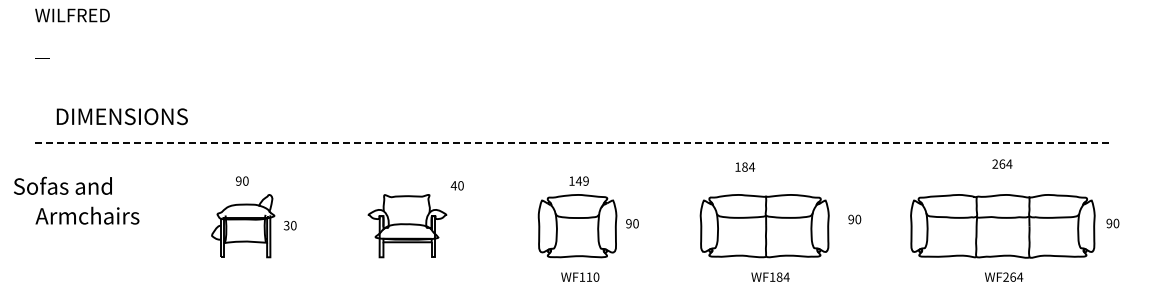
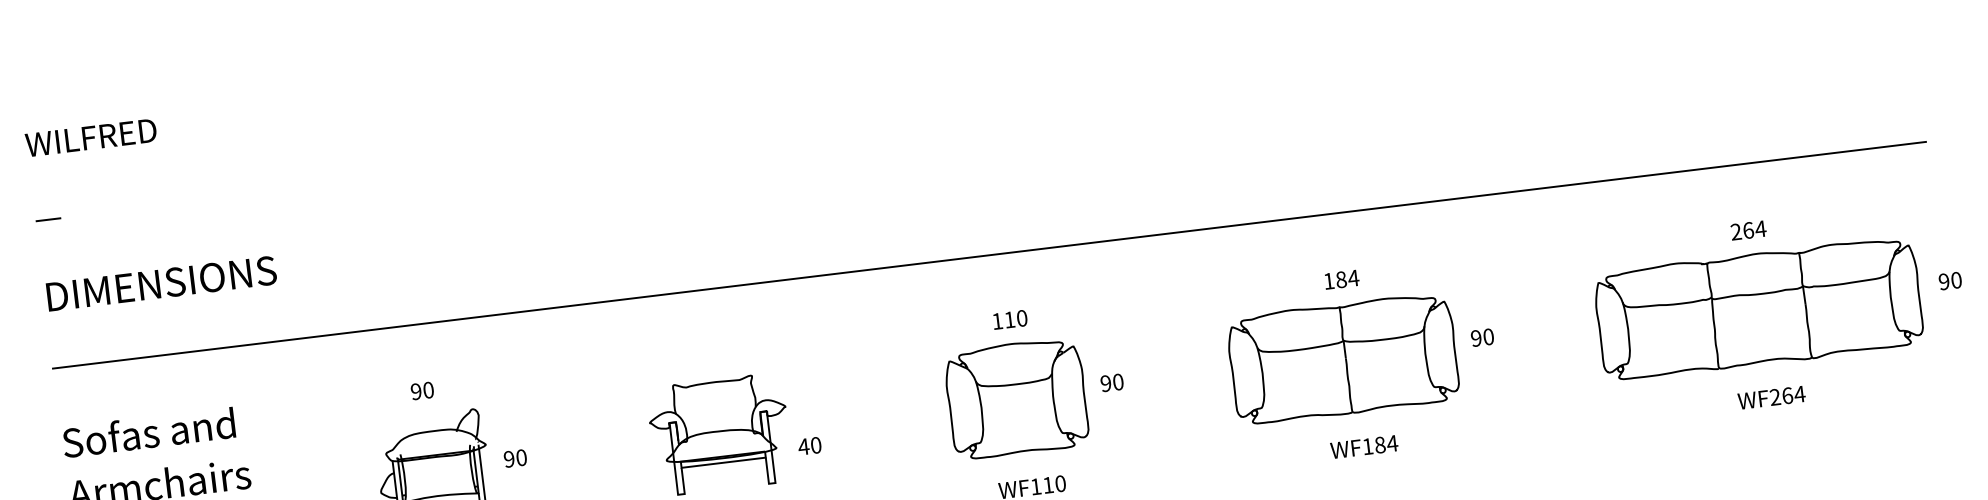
text: (121, 116) -> (160, 283), moved
line: (572, 143) -> (990, 255), dashed -> solid
text: (1002, 163) -> (1748, 229), moved
text: (745, 166) -> (1342, 278), moved
text: (581, 180) -> (1014, 318), 149 -> 110
text: (62, 185) -> (148, 431), moved
text: (456, 185) -> (808, 445), moved
text: (854, 219) -> (1482, 337), moved
text: (286, 225) -> (508, 459), 30 -> 90

